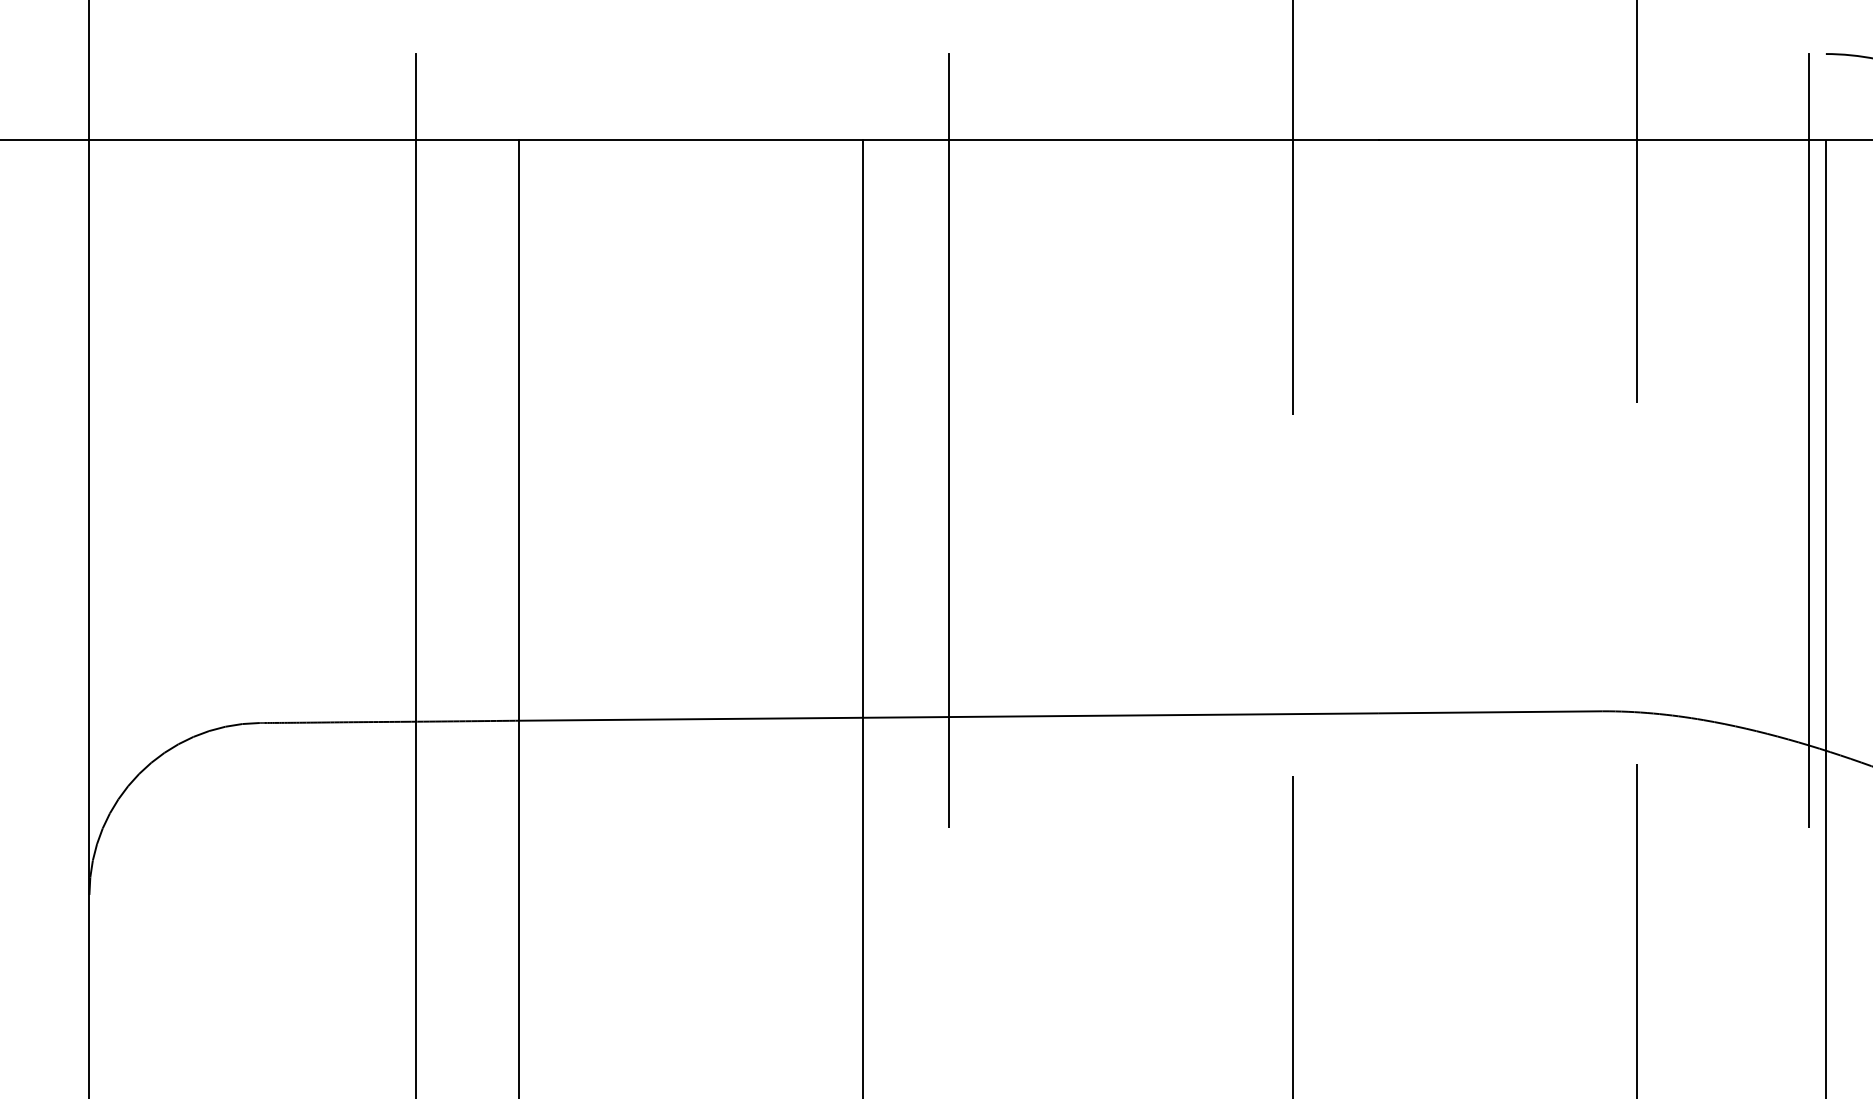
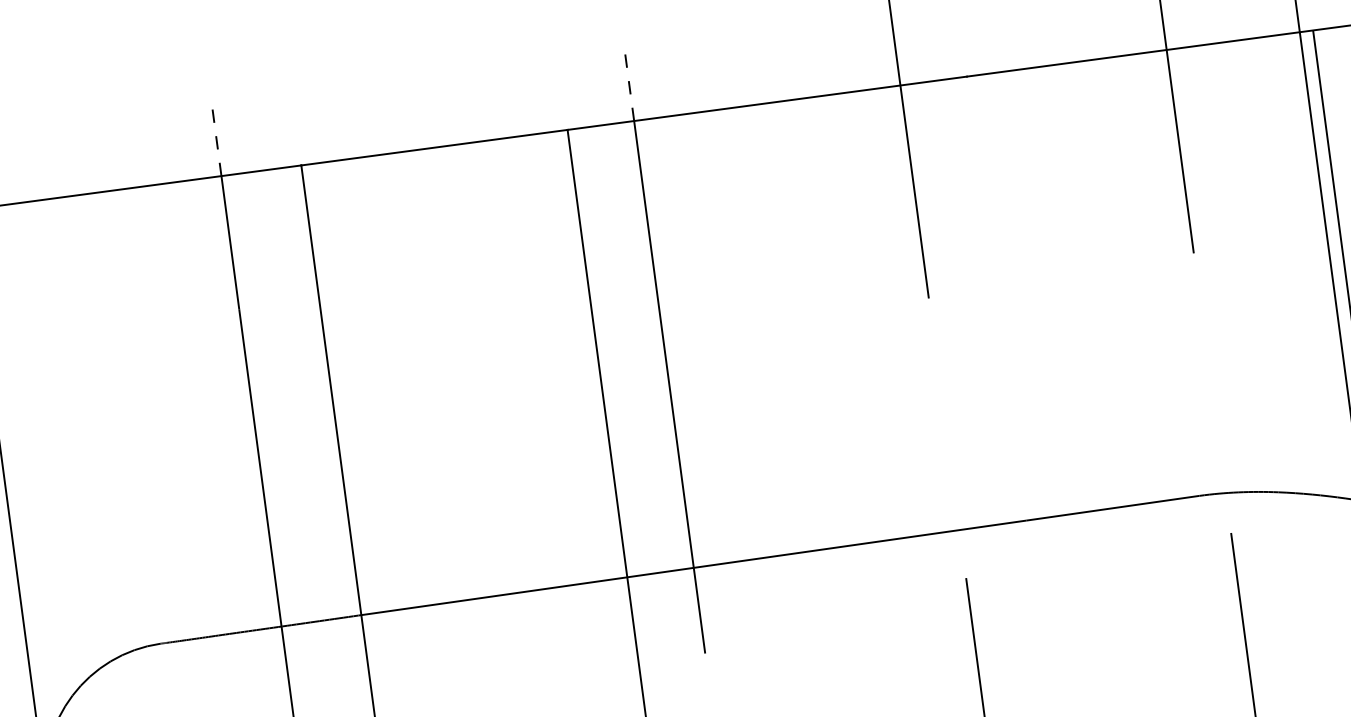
line: (416, 97) -> (217, 143), solid -> dashed
line: (949, 97) -> (630, 88), solid -> dashed

